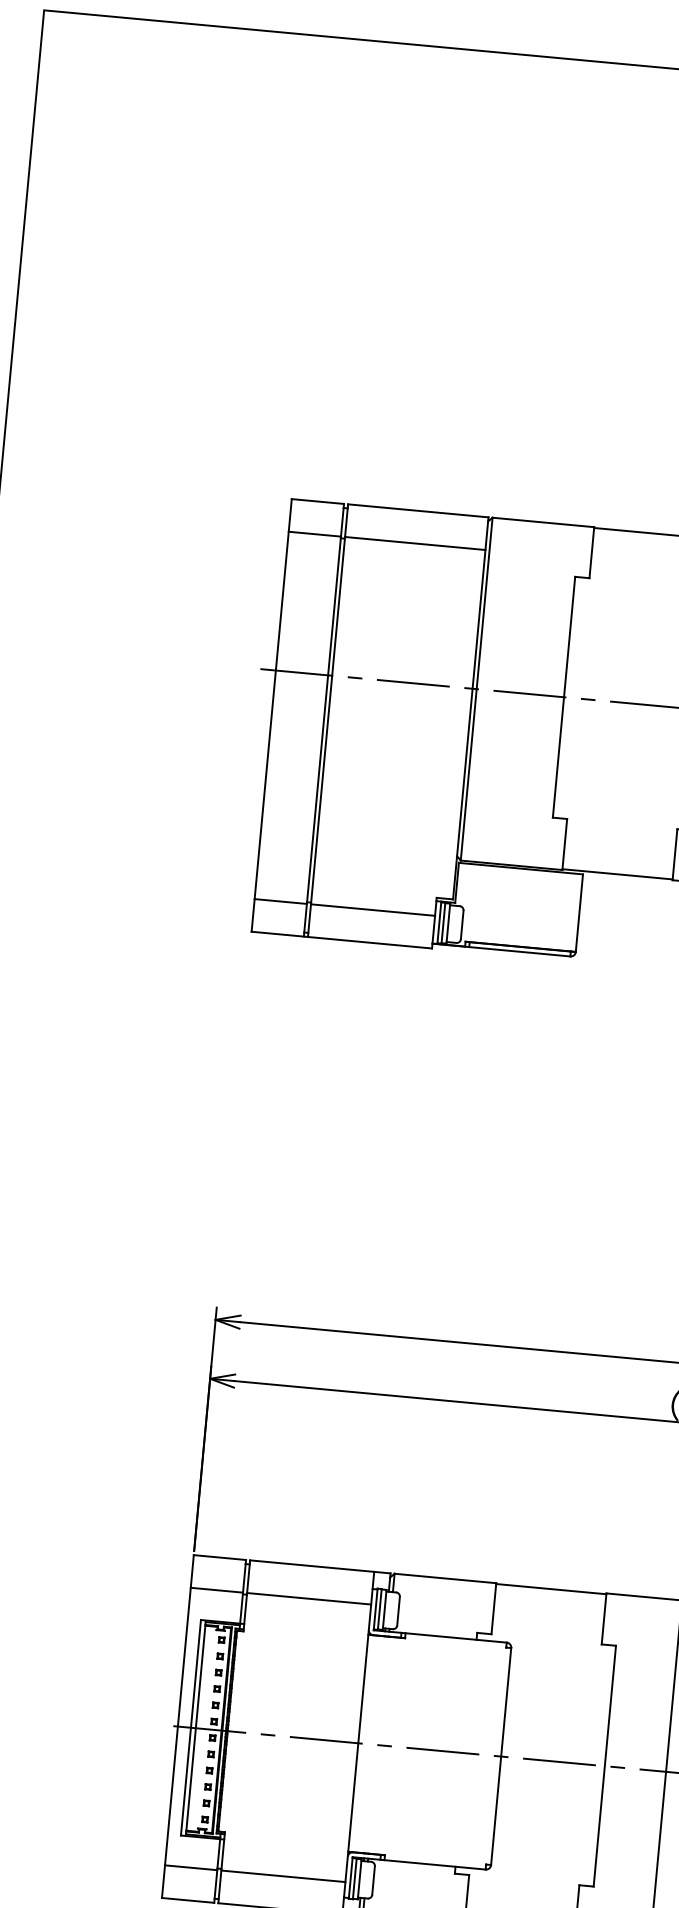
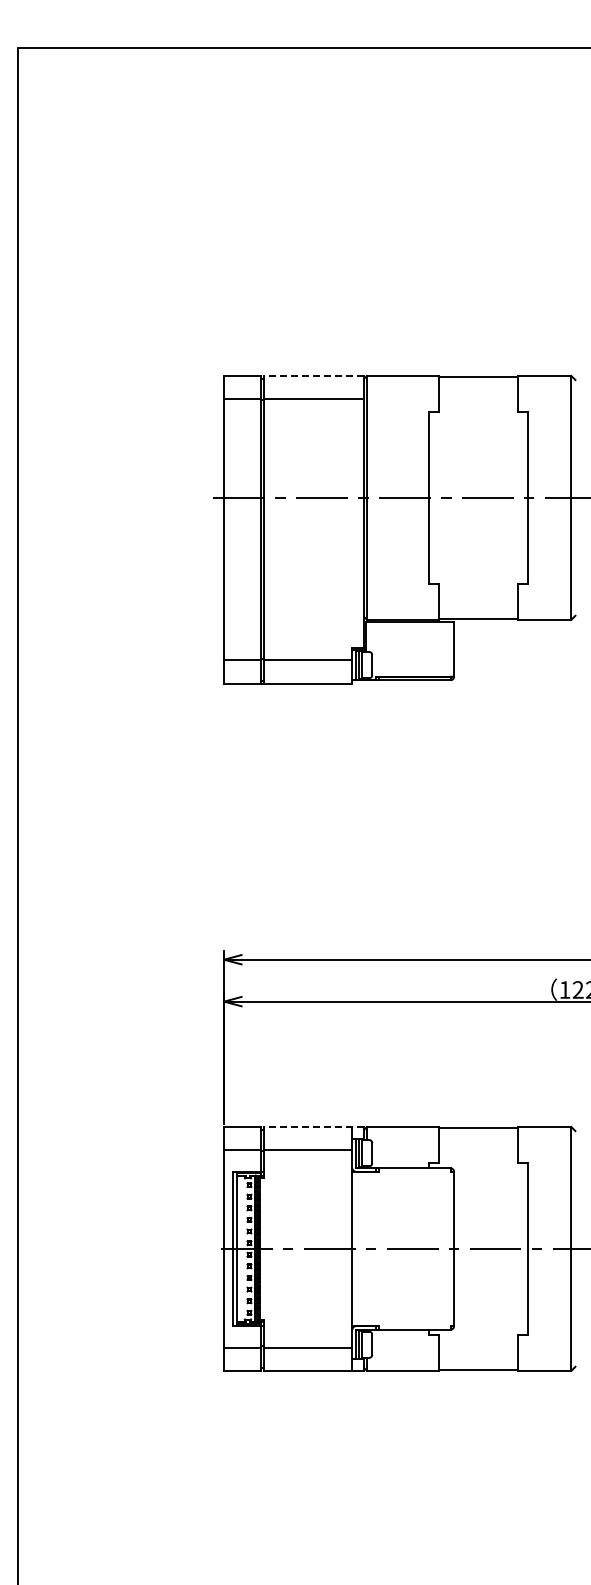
line: (418, 510) -> (314, 375), solid -> dashed
line: (320, 1567) -> (314, 1127), solid -> dashed

